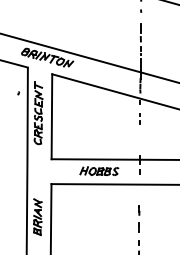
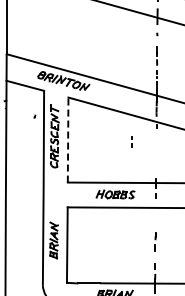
line: (52, 116) -> (68, 139), solid -> dashed
line: (139, 116) -> (131, 139), moved
part: (139, 218) -> (155, 241), size x0.7

